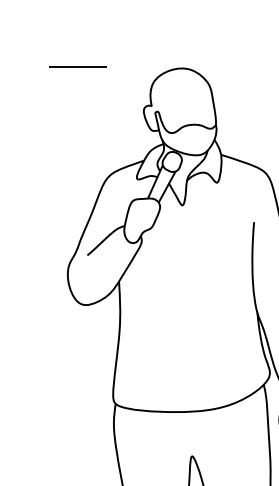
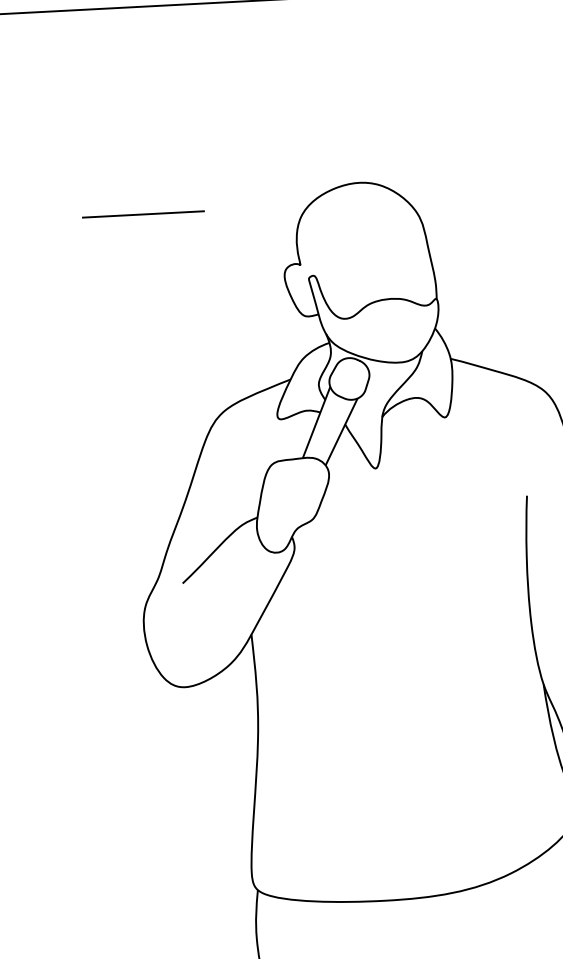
line: (77, 66) -> (142, 213), moved

